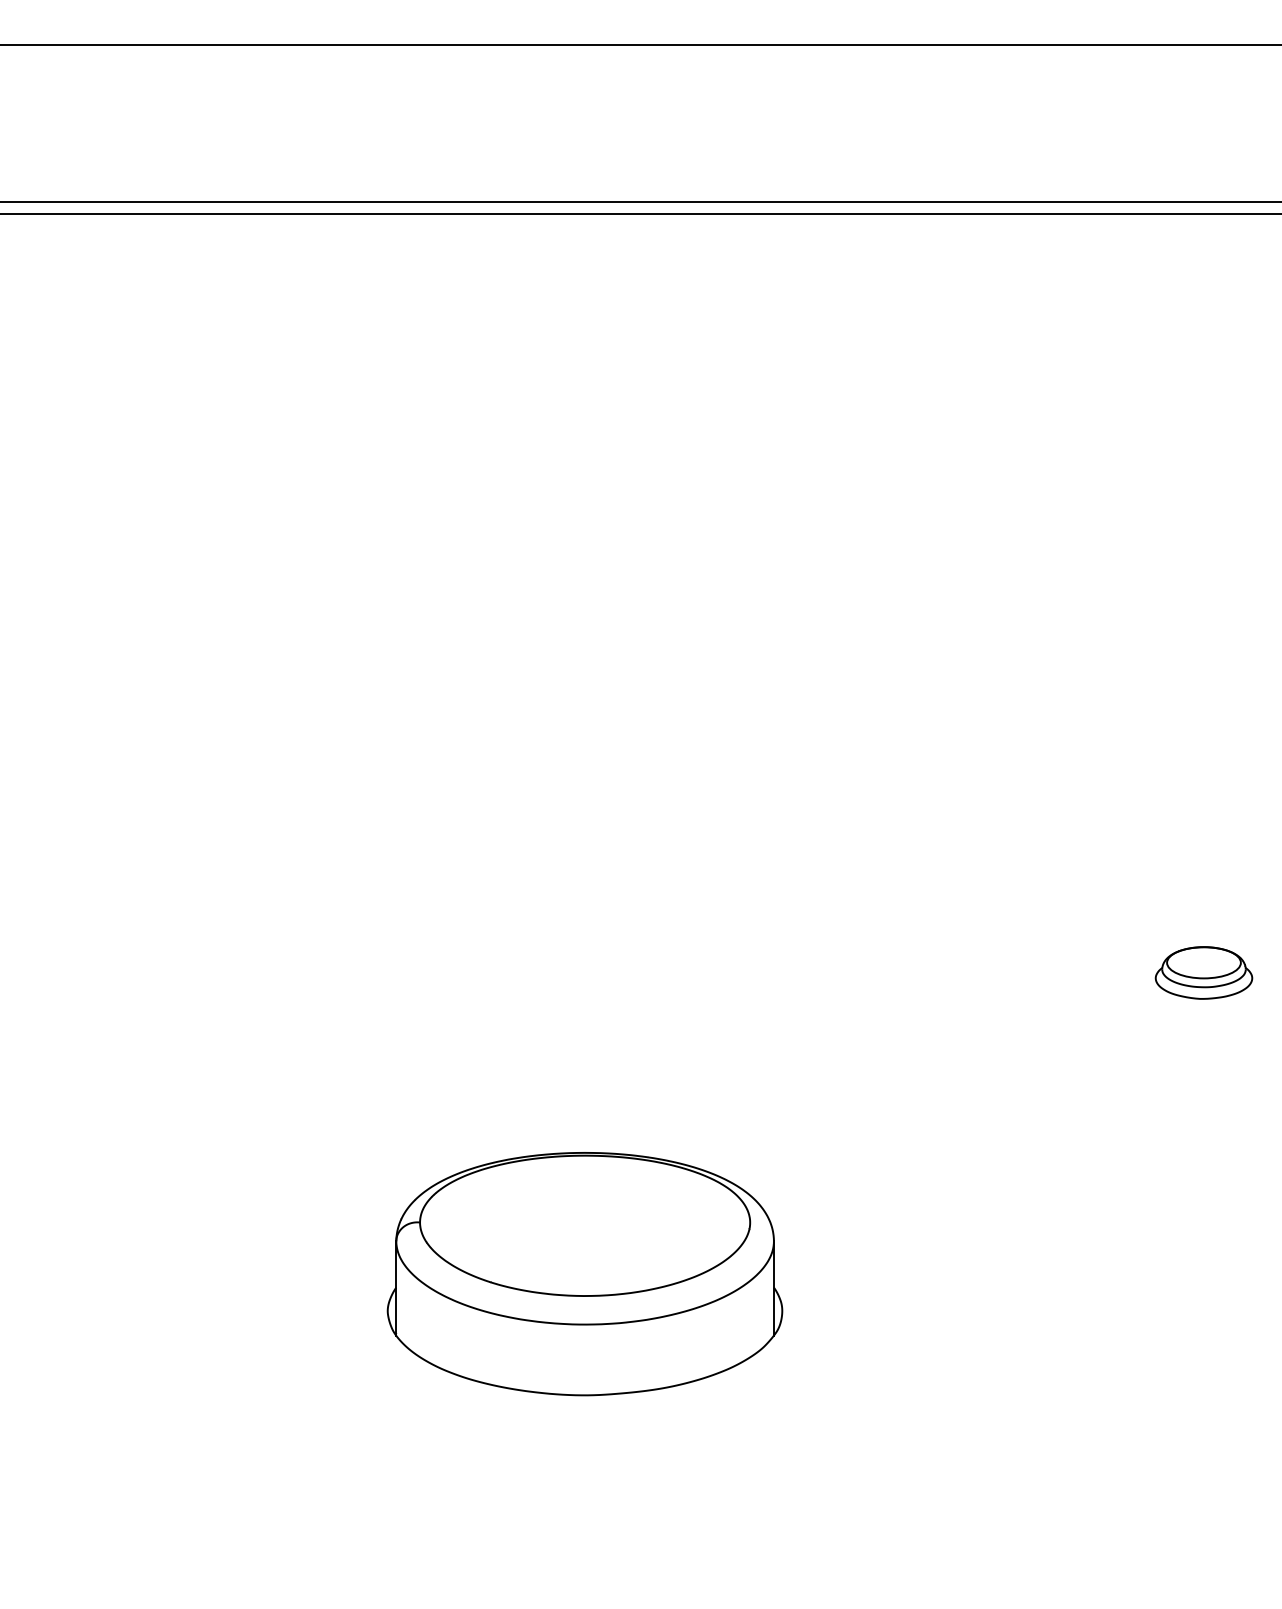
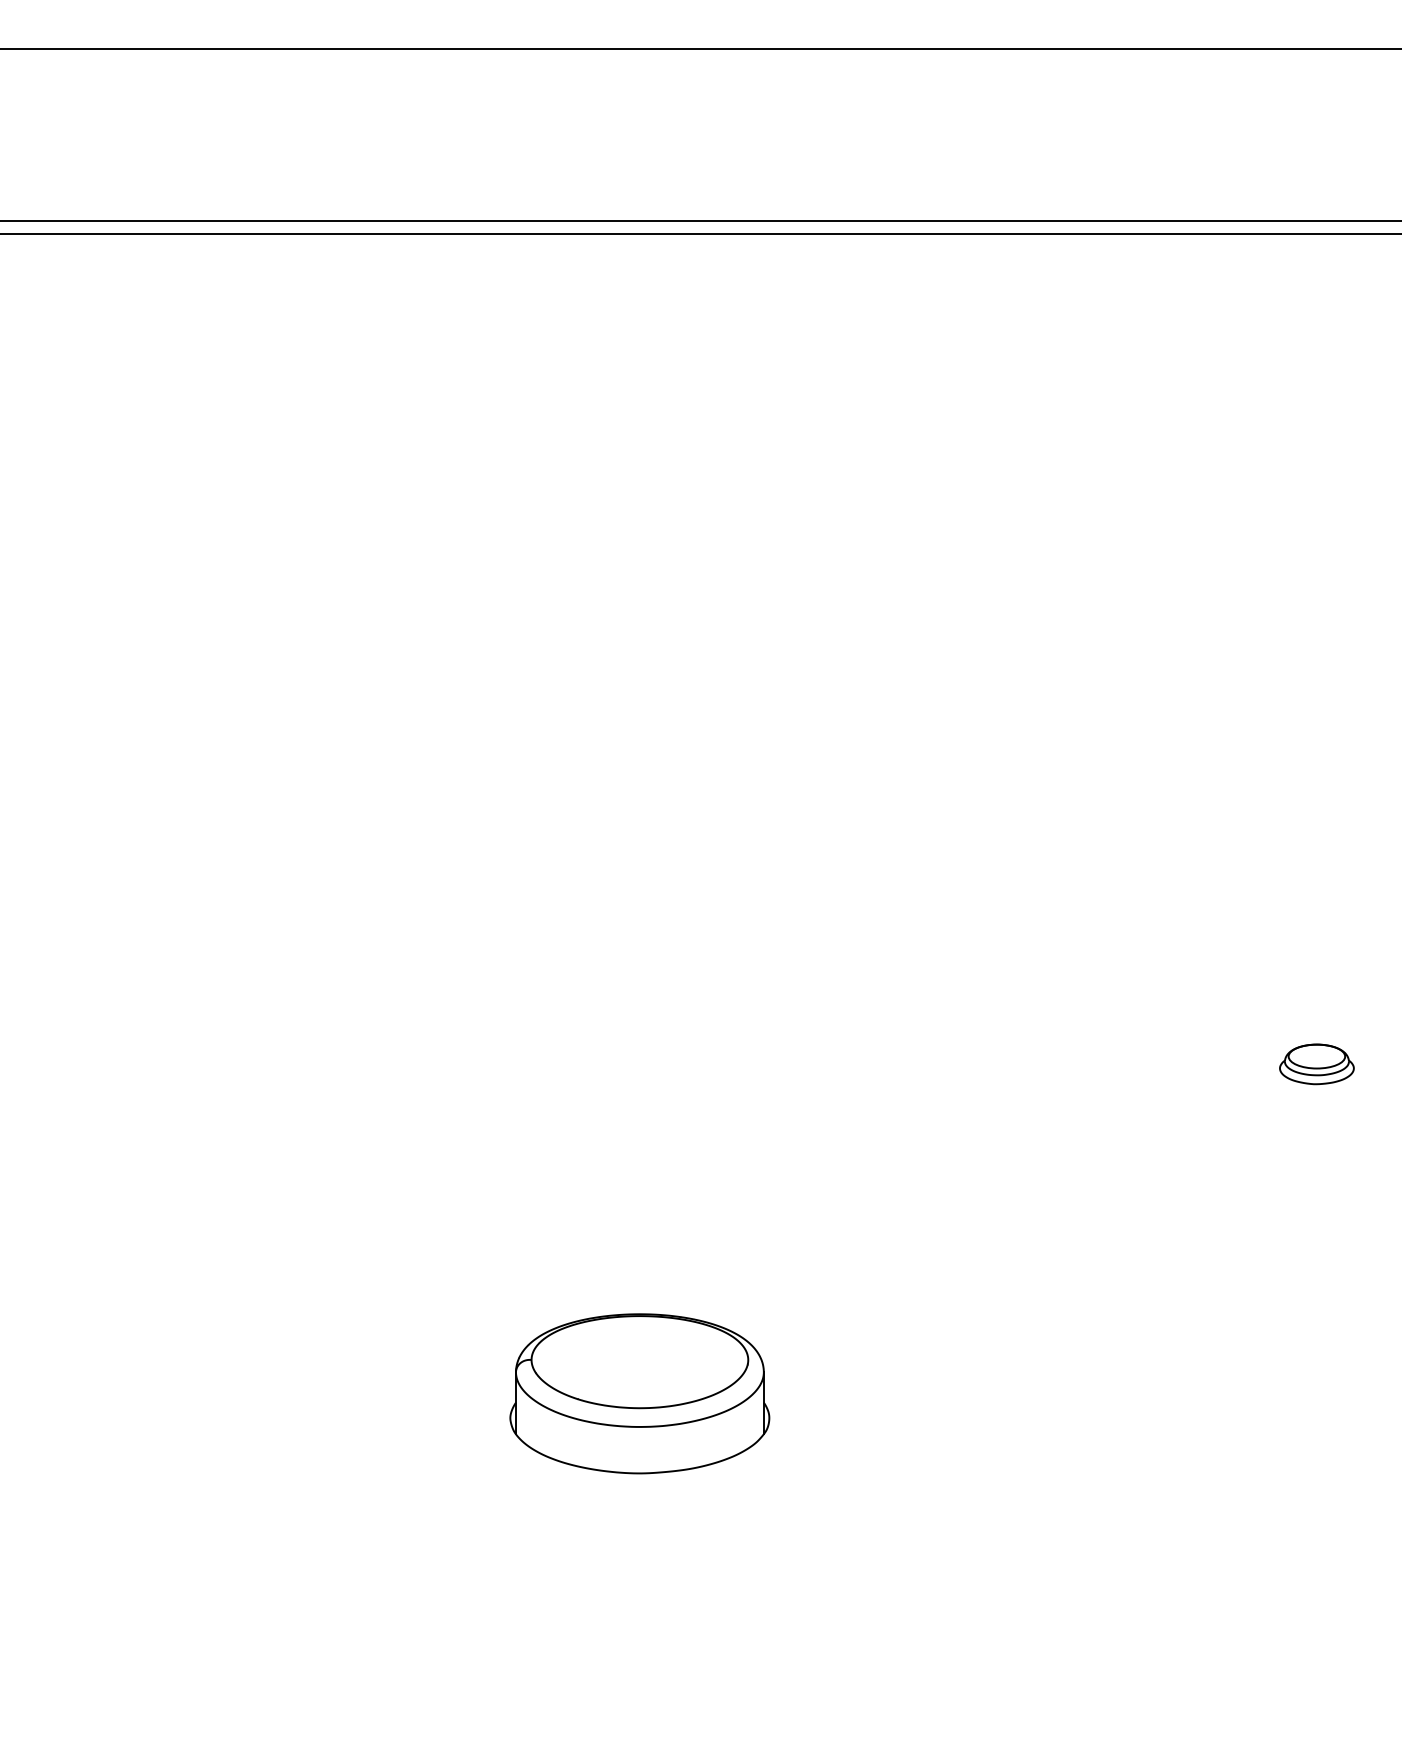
part: (1203, 973) -> (1316, 1064), size x0.7
part: (584, 1273) -> (639, 1393), size x0.6

